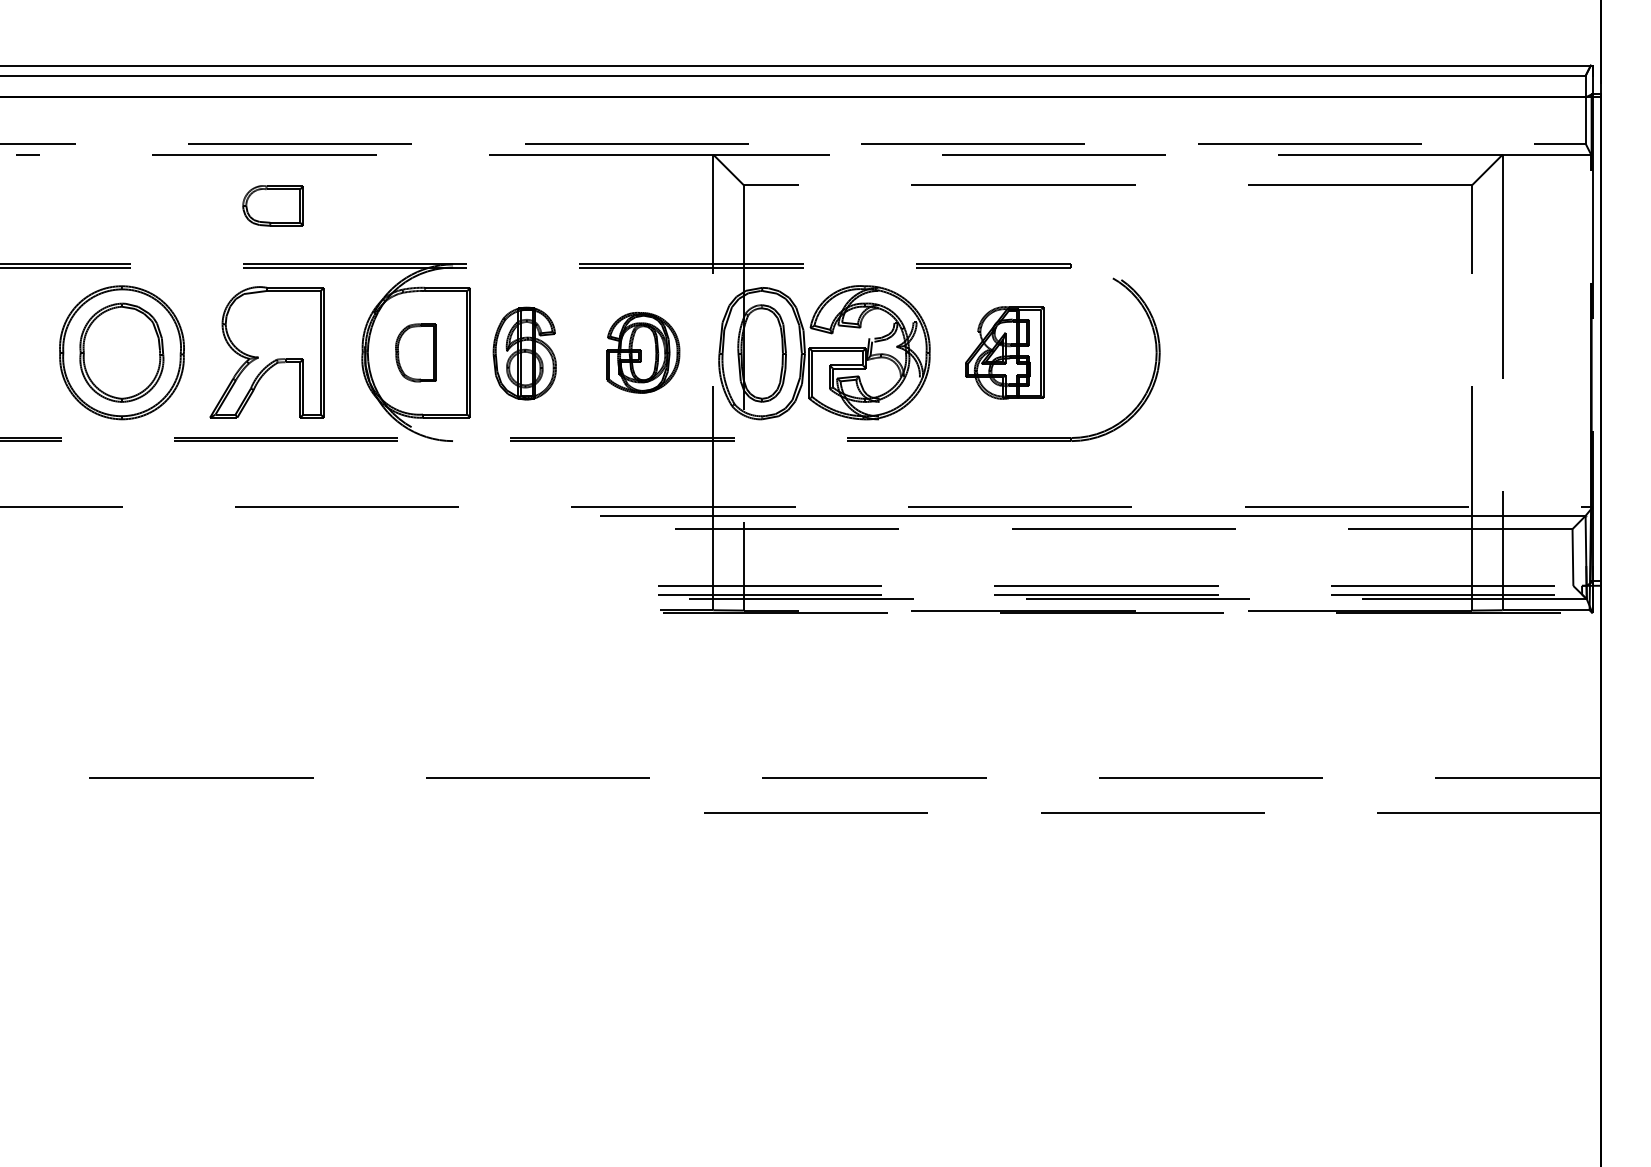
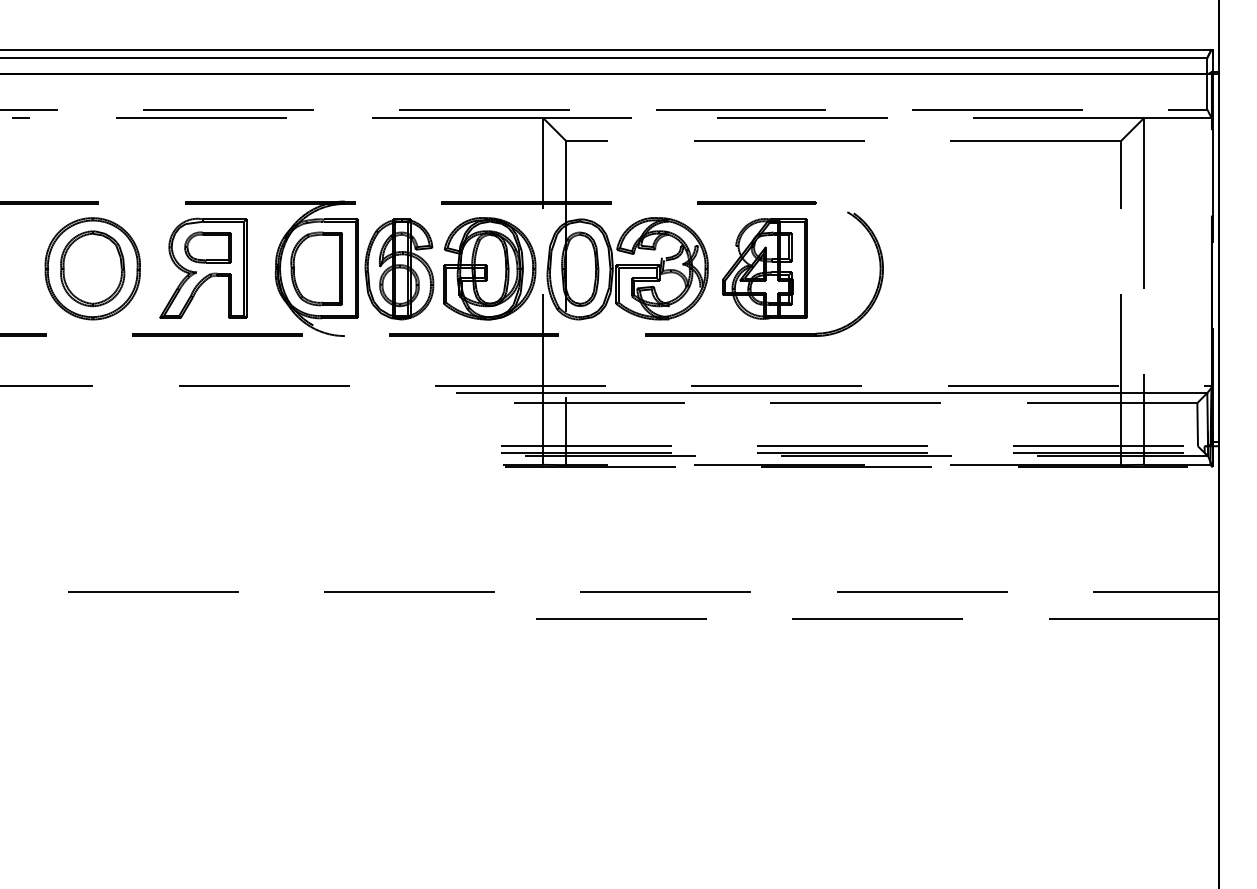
part: (272, 205) -> (207, 247), moved
part: (415, 352) -> (316, 268), size x1.67
part: (643, 352) -> (489, 268), size x1.67
part: (1004, 352) -> (764, 268), size x1.43
part: (524, 353) -> (399, 269), size x1.43

